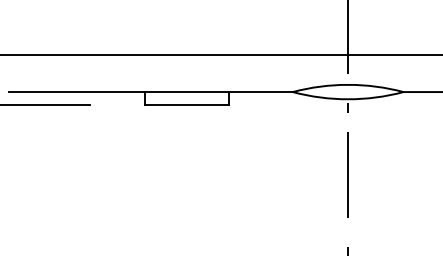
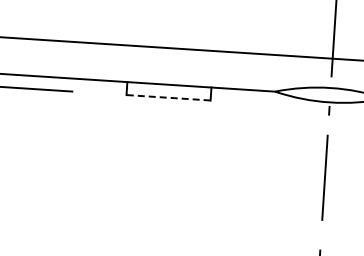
line: (186, 105) -> (168, 98), solid -> dashed

